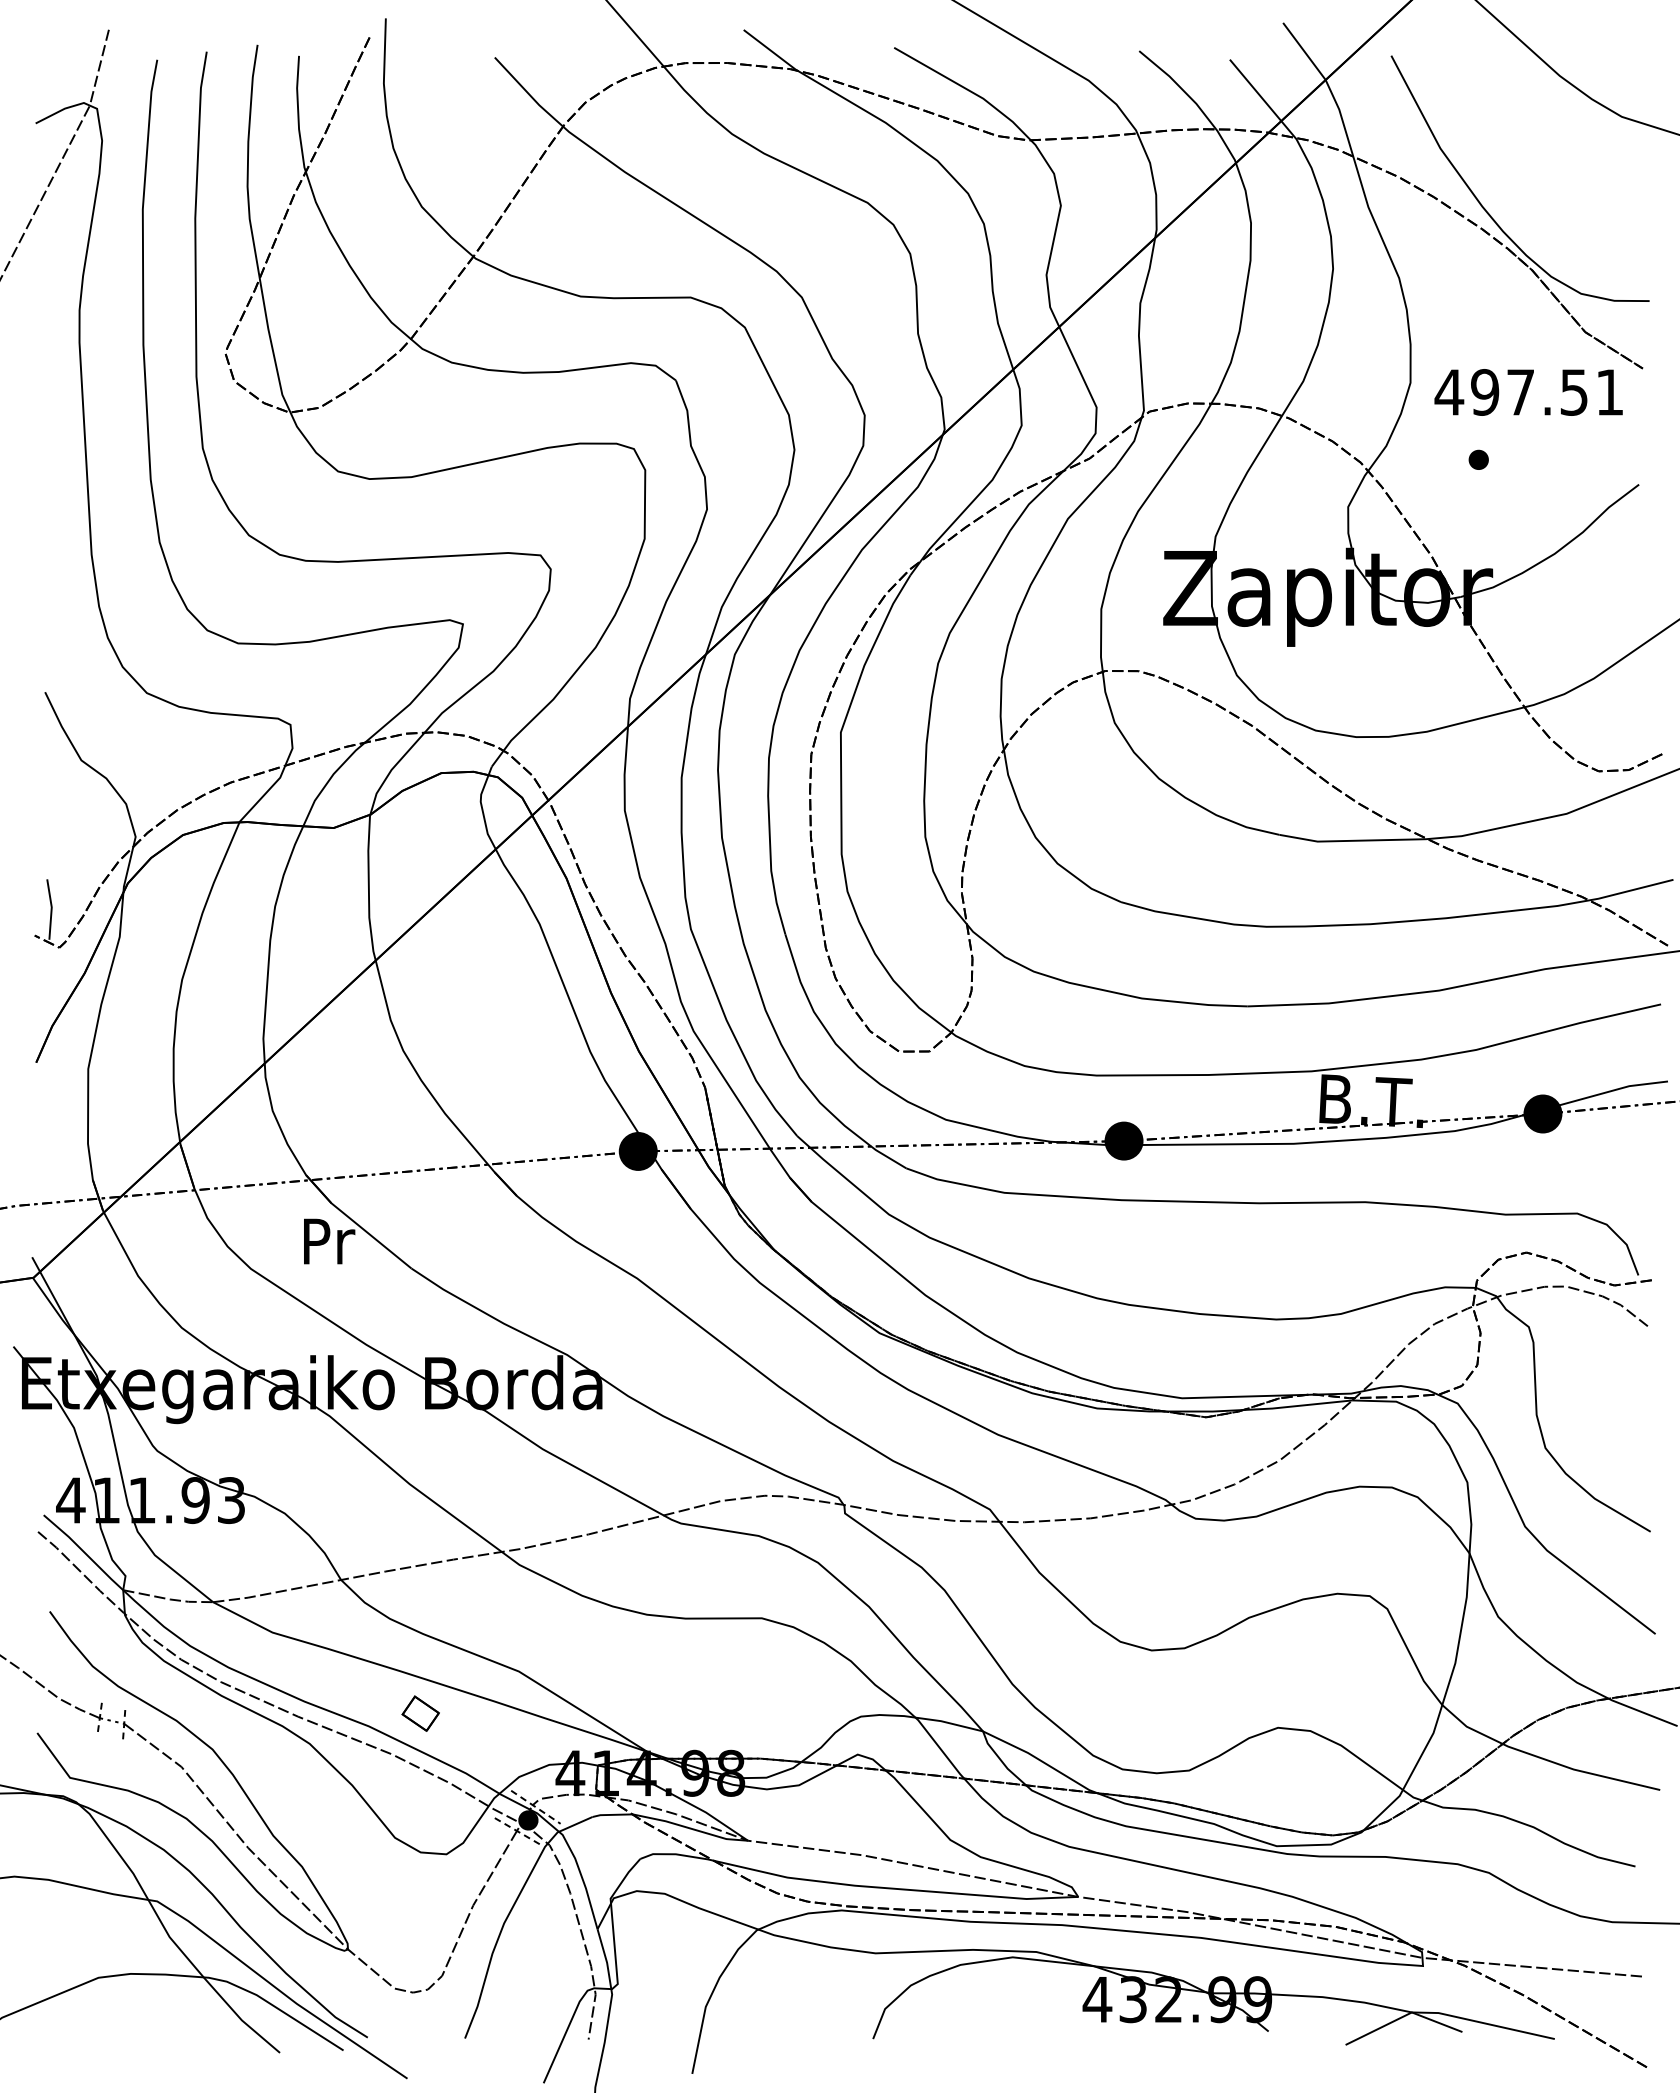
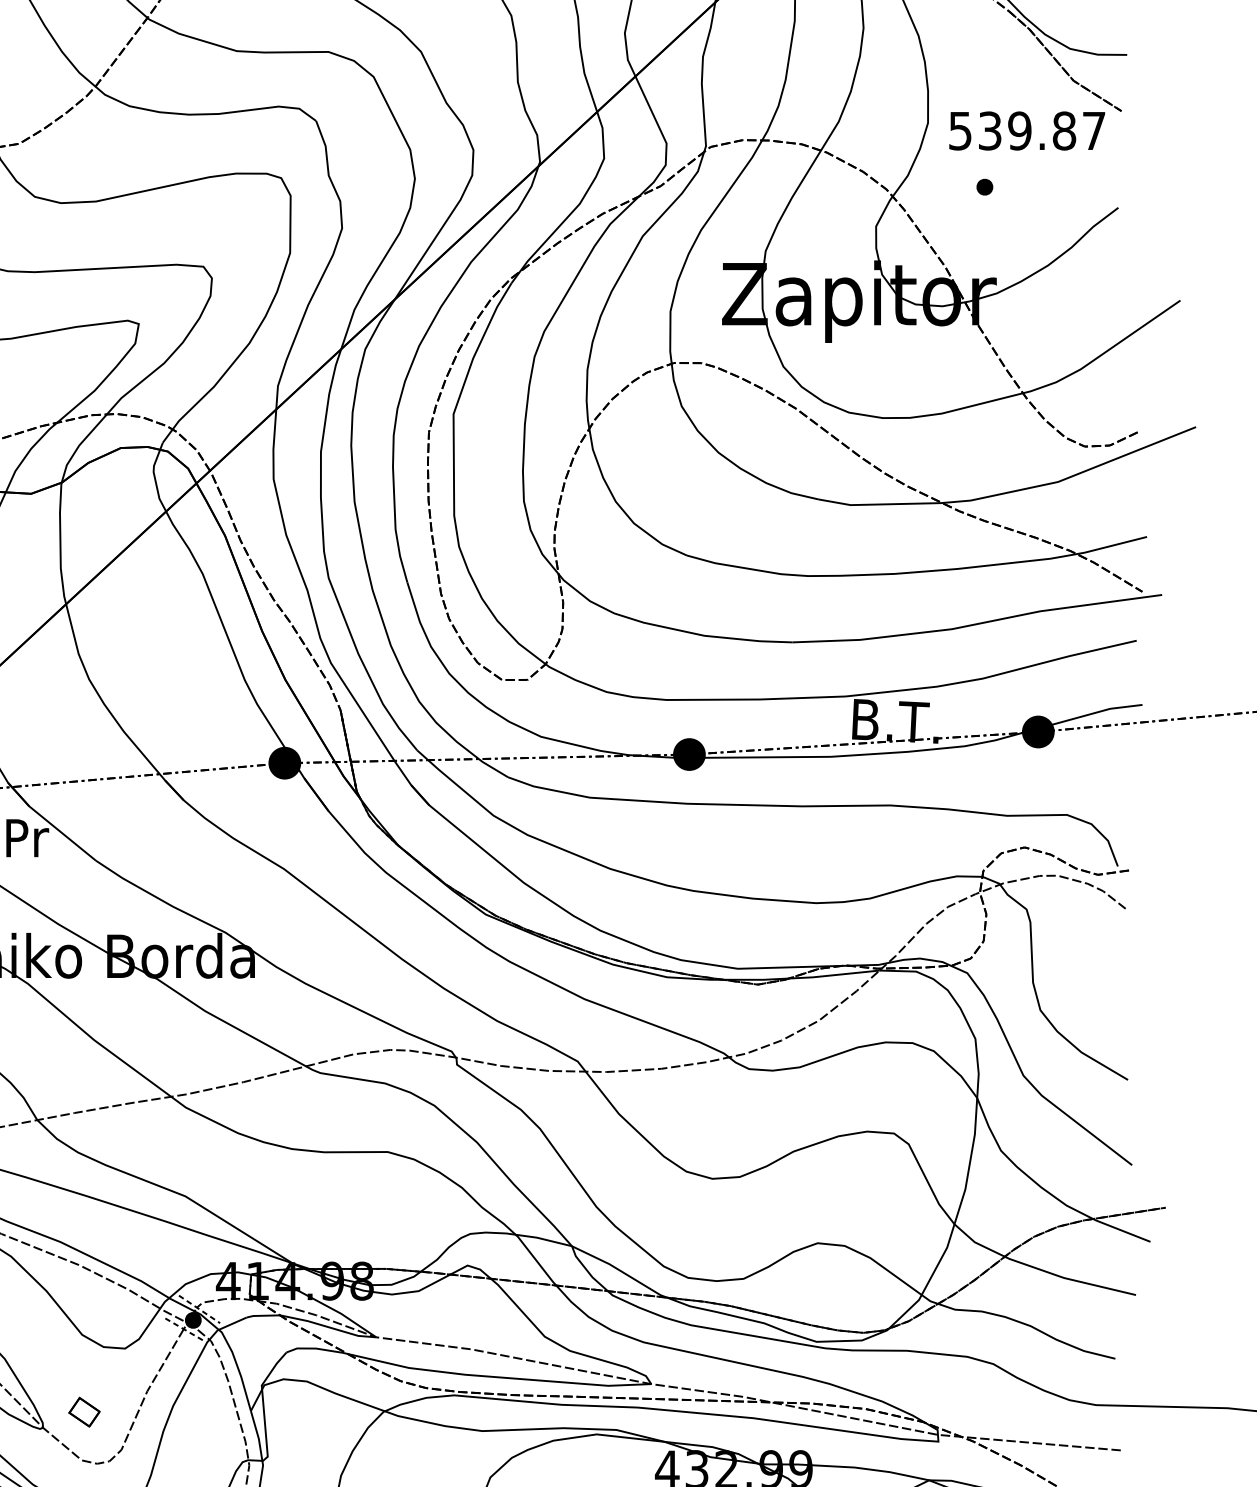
text: (1528, 392) -> (1026, 131), 497.51 -> 539.87
part: (420, 1713) -> (84, 1412), moved

